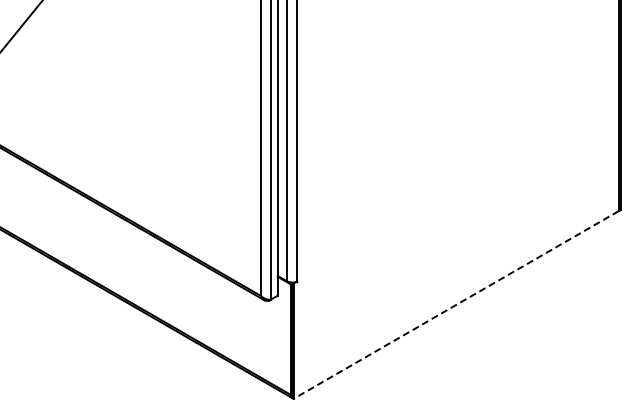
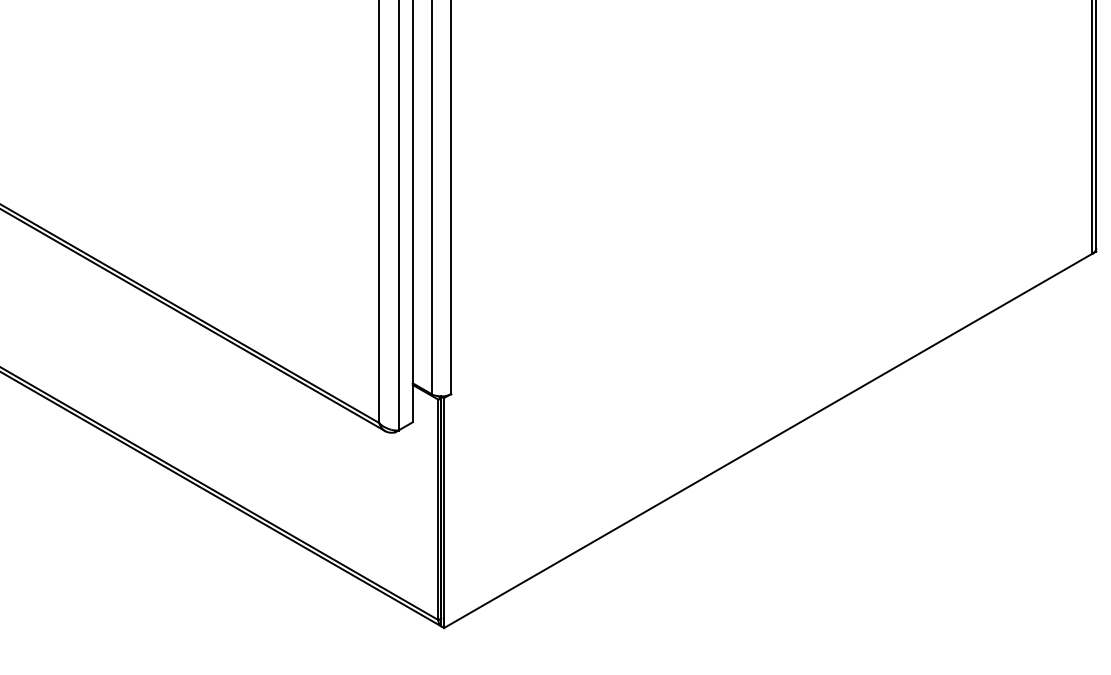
line: (456, 304) -> (768, 439), dashed -> solid

